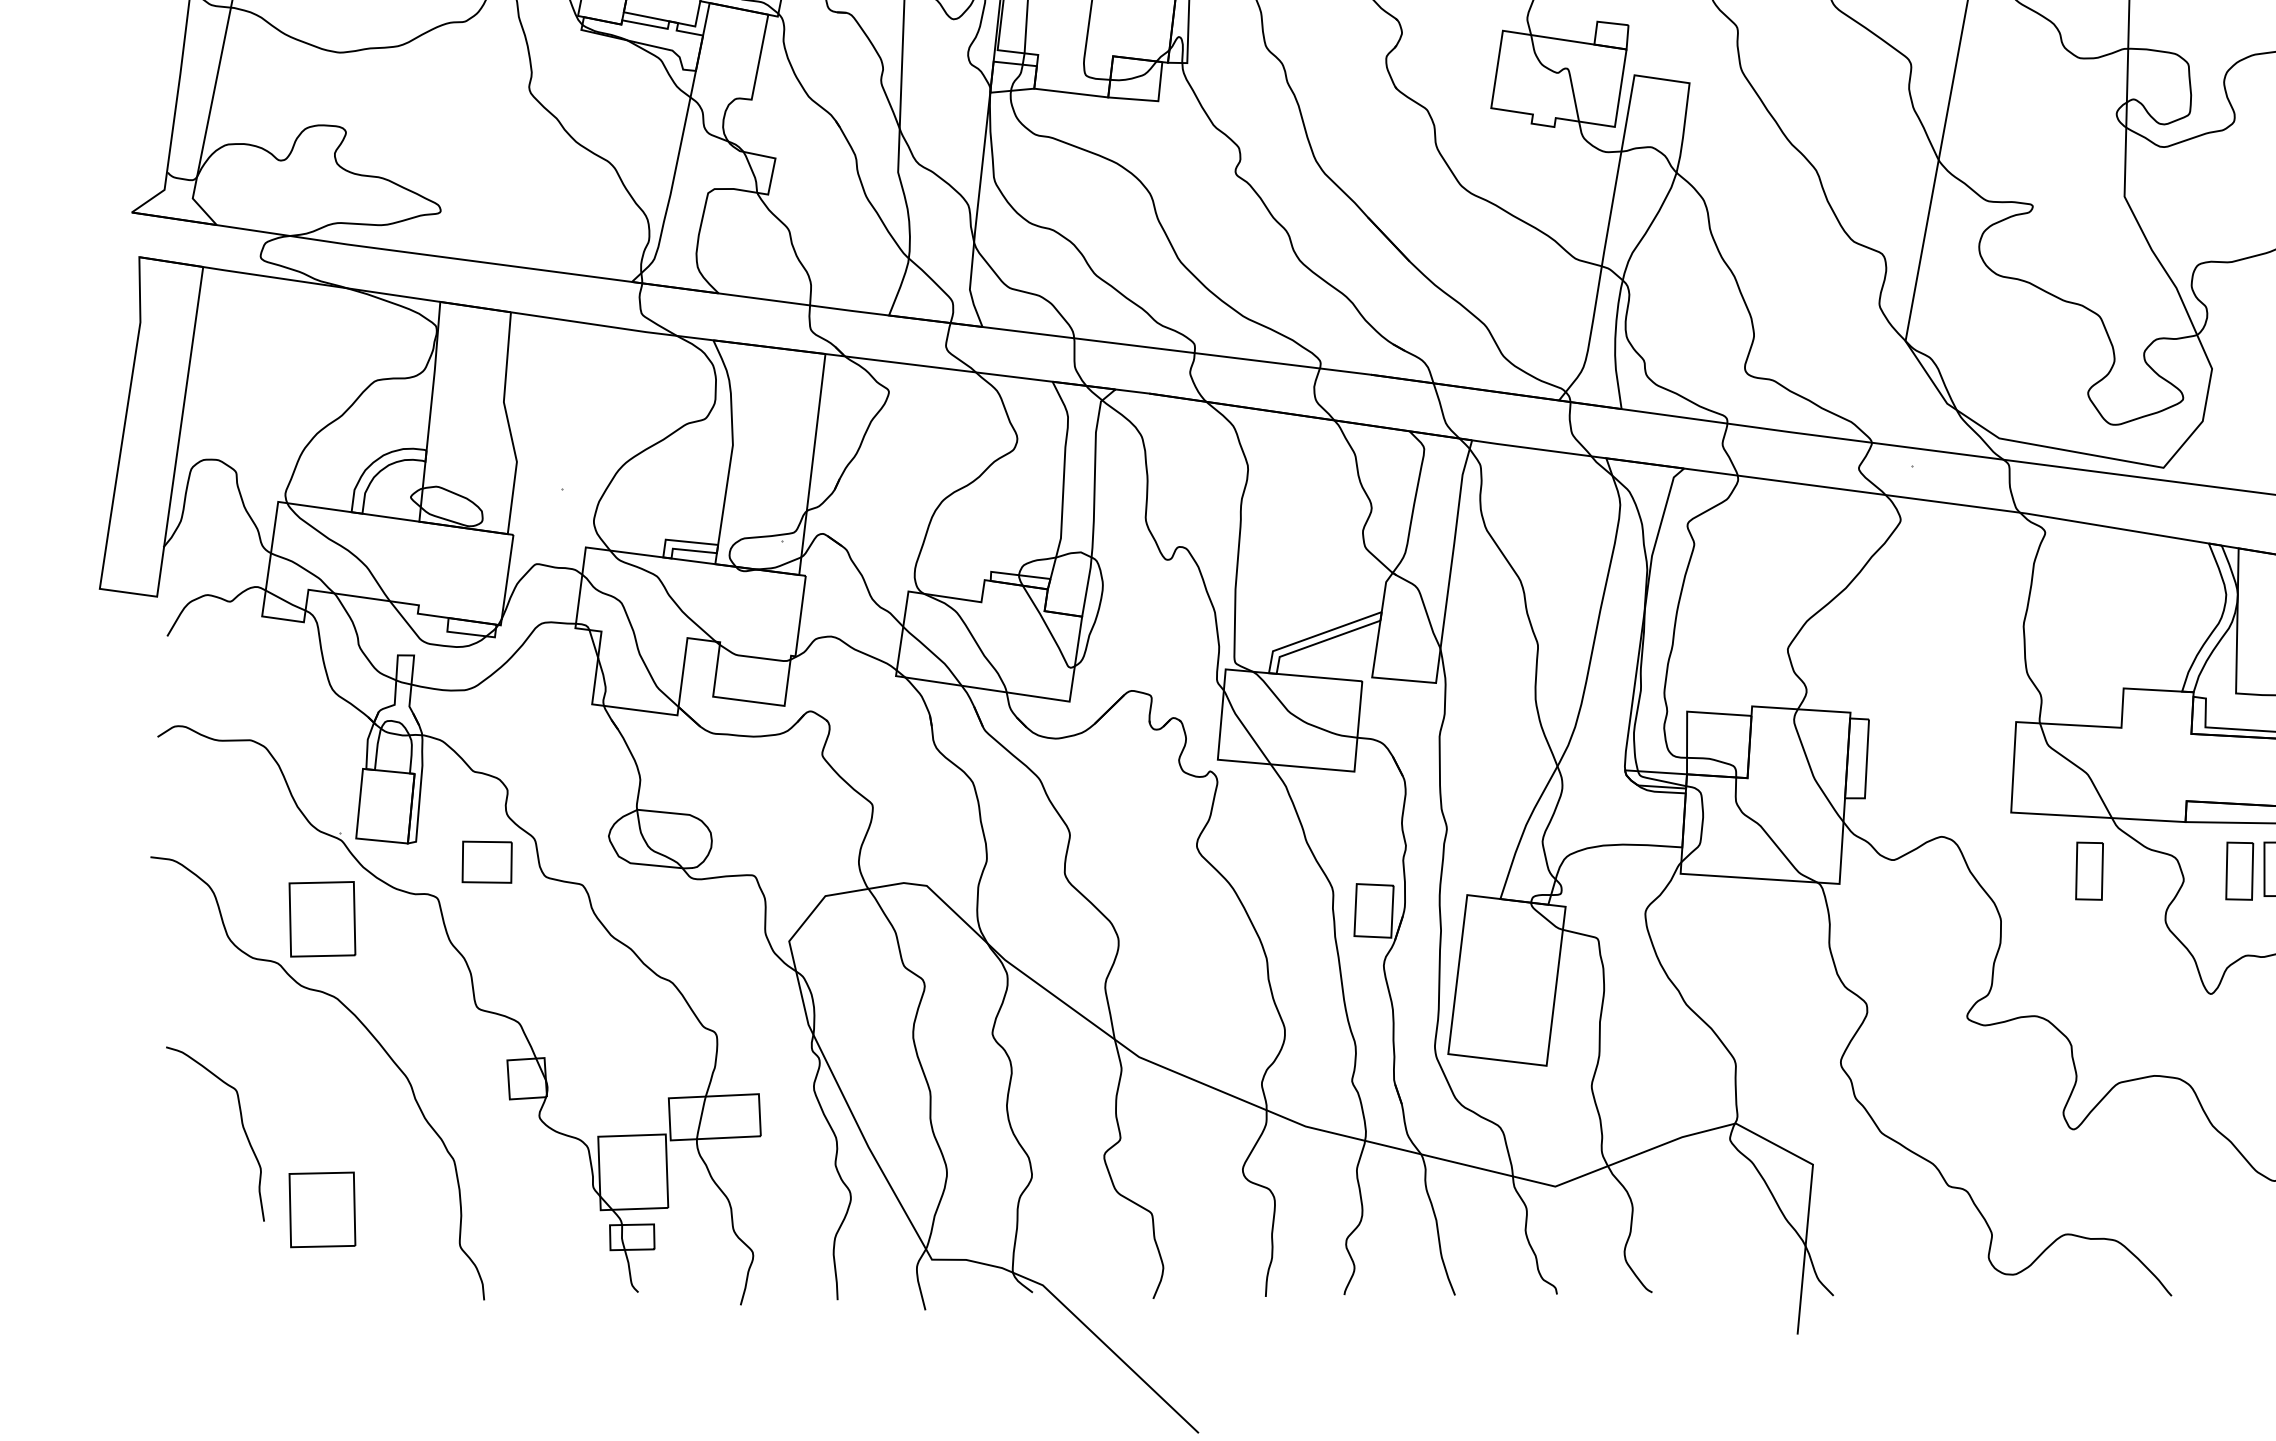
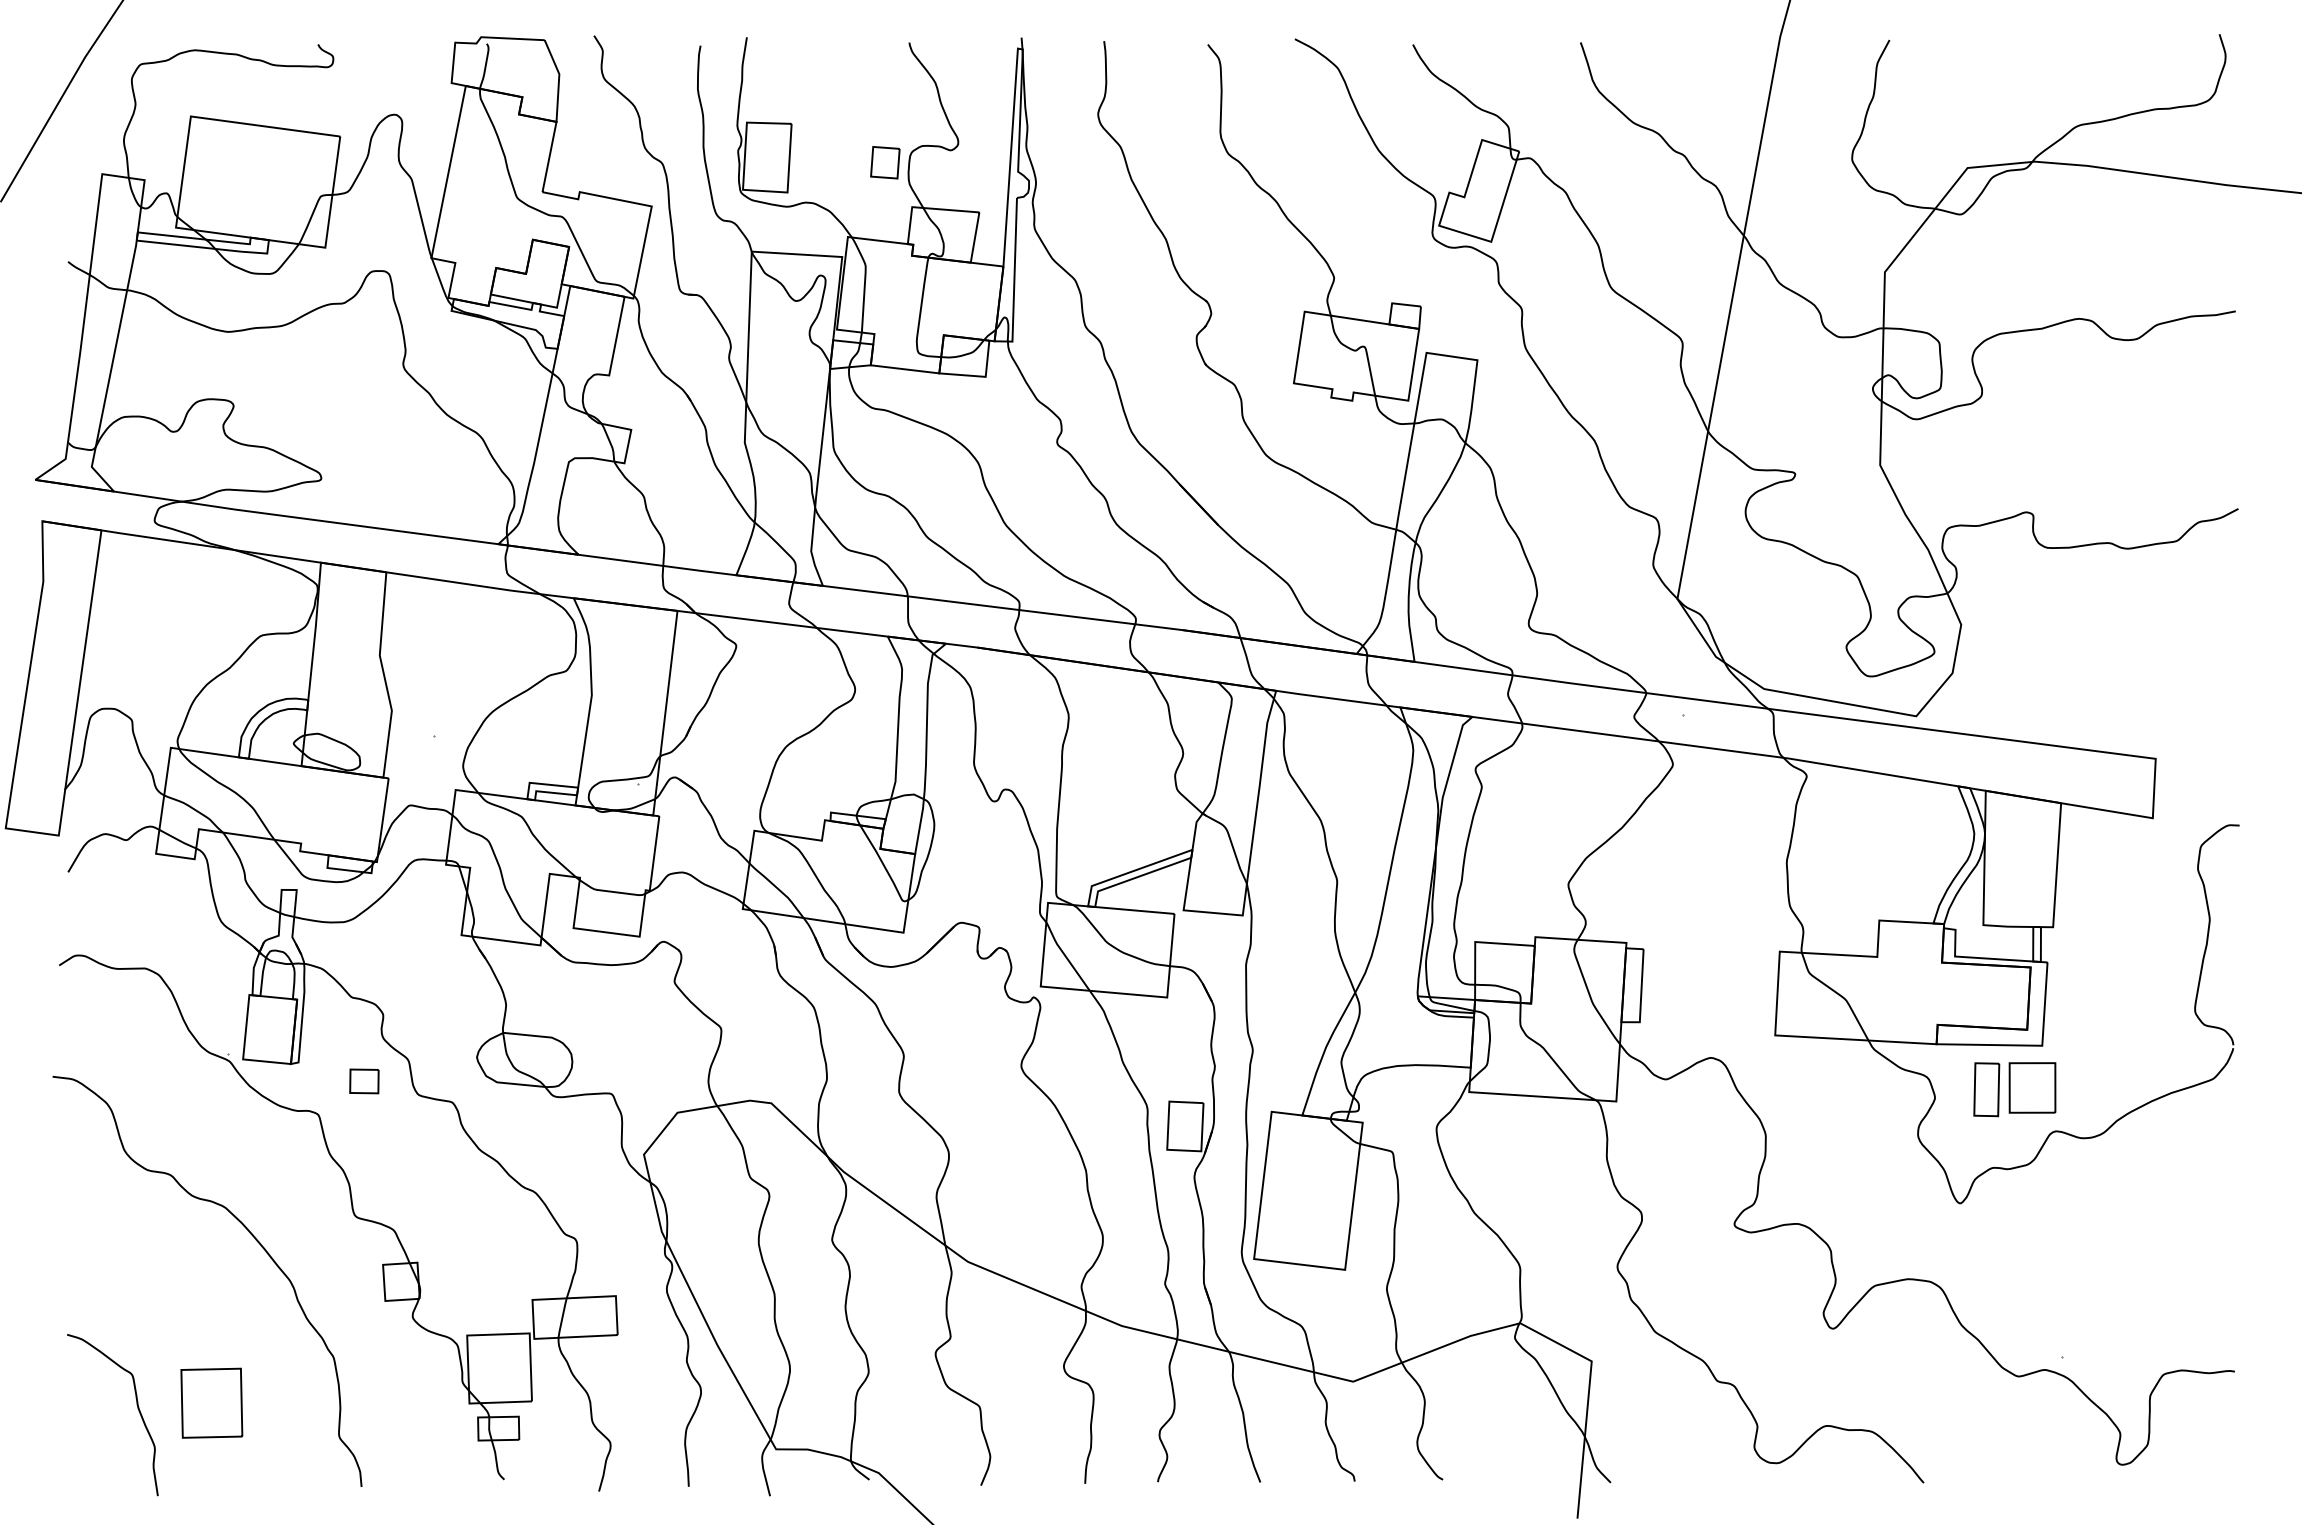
part: (487, 862) -> (364, 1081), size x0.62
part: (2089, 870) -> (1847, 1089), removed
part: (322, 918) -> (211, 1133), removed
curve: (242, 1126) -> (137, 1408), moved

